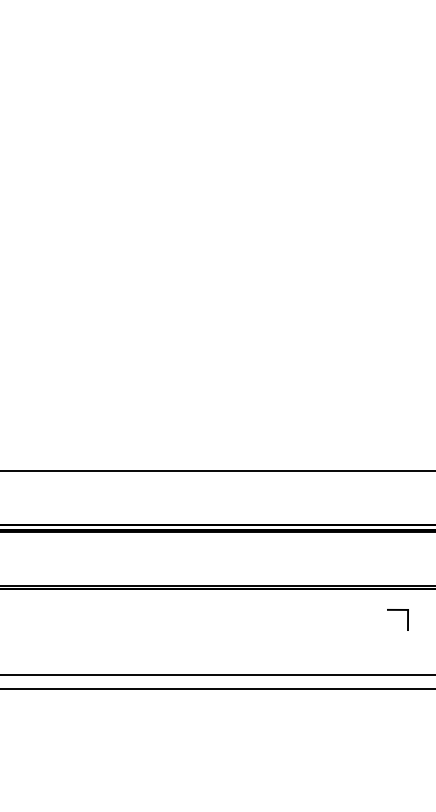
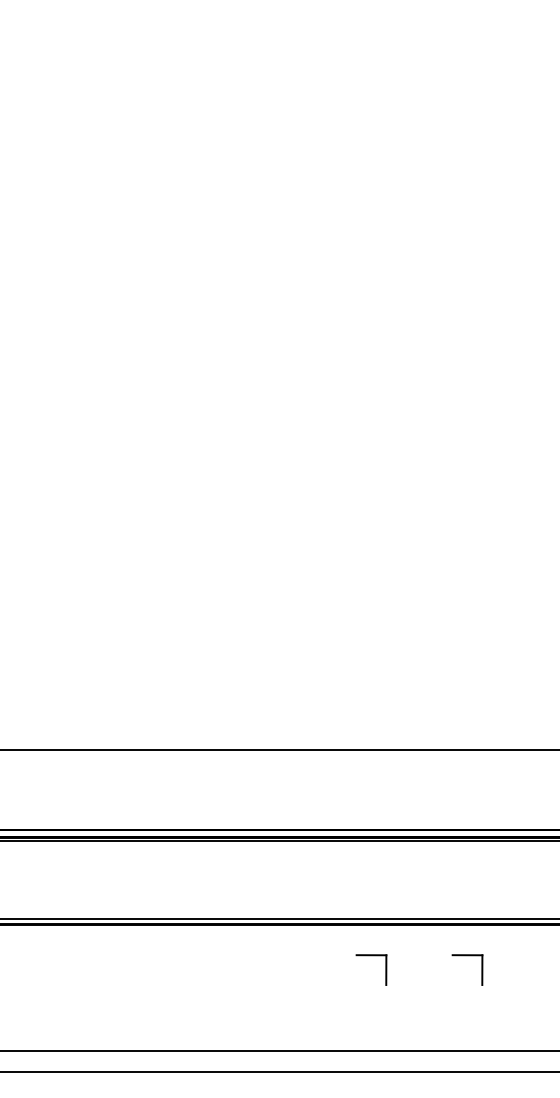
part: (332, 610) -> (370, 956), added

